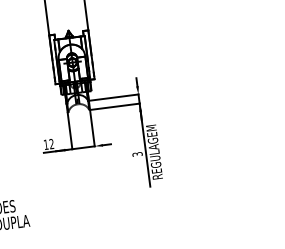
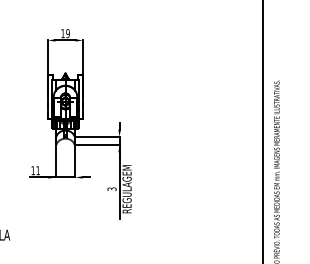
text: (51, 144) -> (37, 170), 12 -> 11

